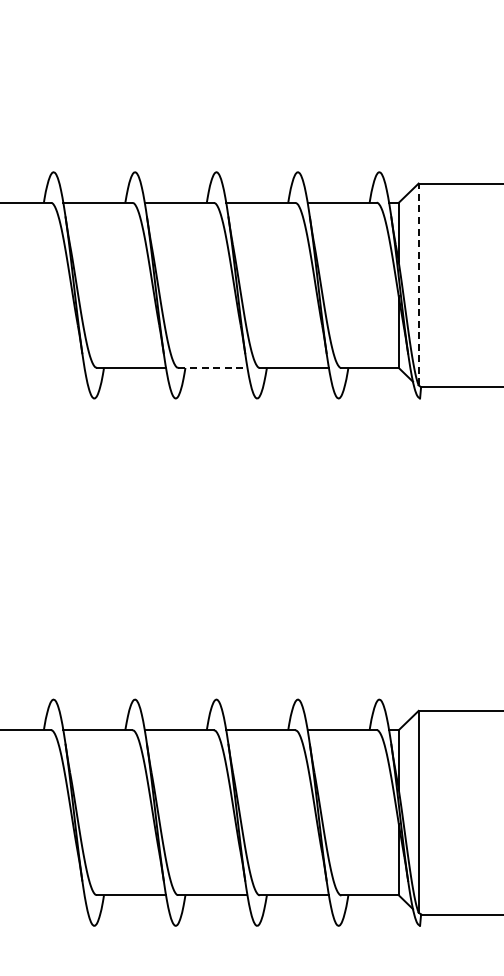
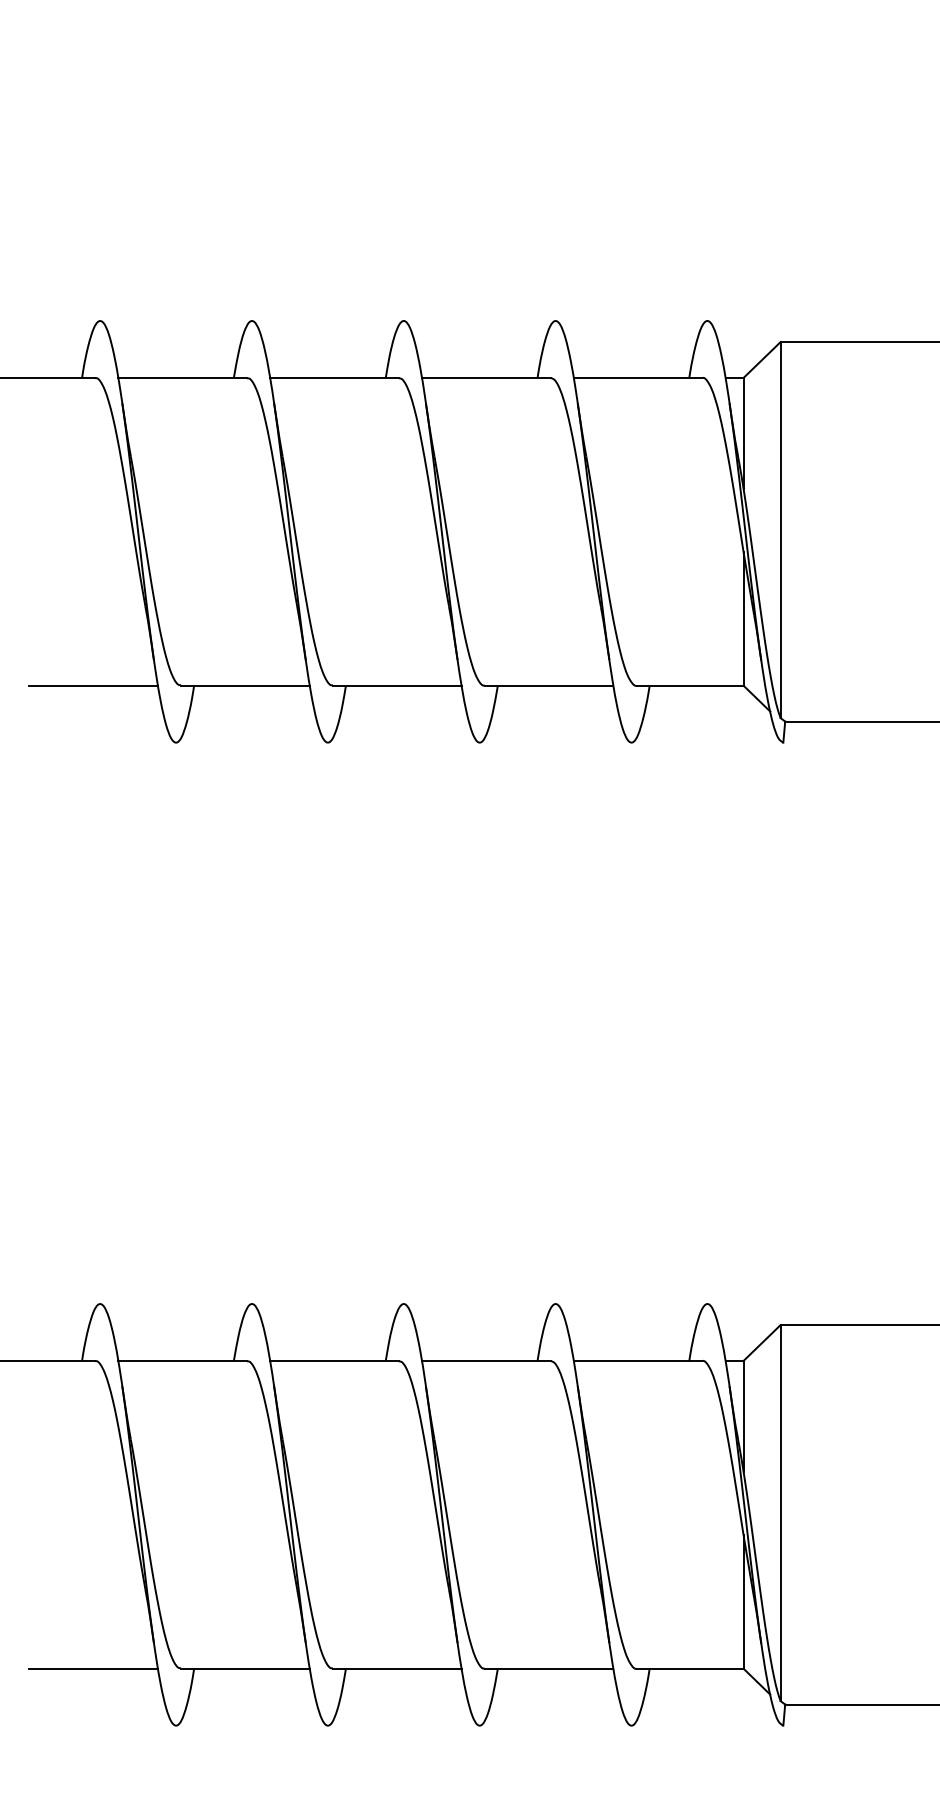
line: (418, 284) -> (780, 530), dashed -> solid
line: (49, 367) -> (92, 684), added
line: (213, 367) -> (398, 684), dashed -> solid
line: (49, 895) -> (92, 1669), added

